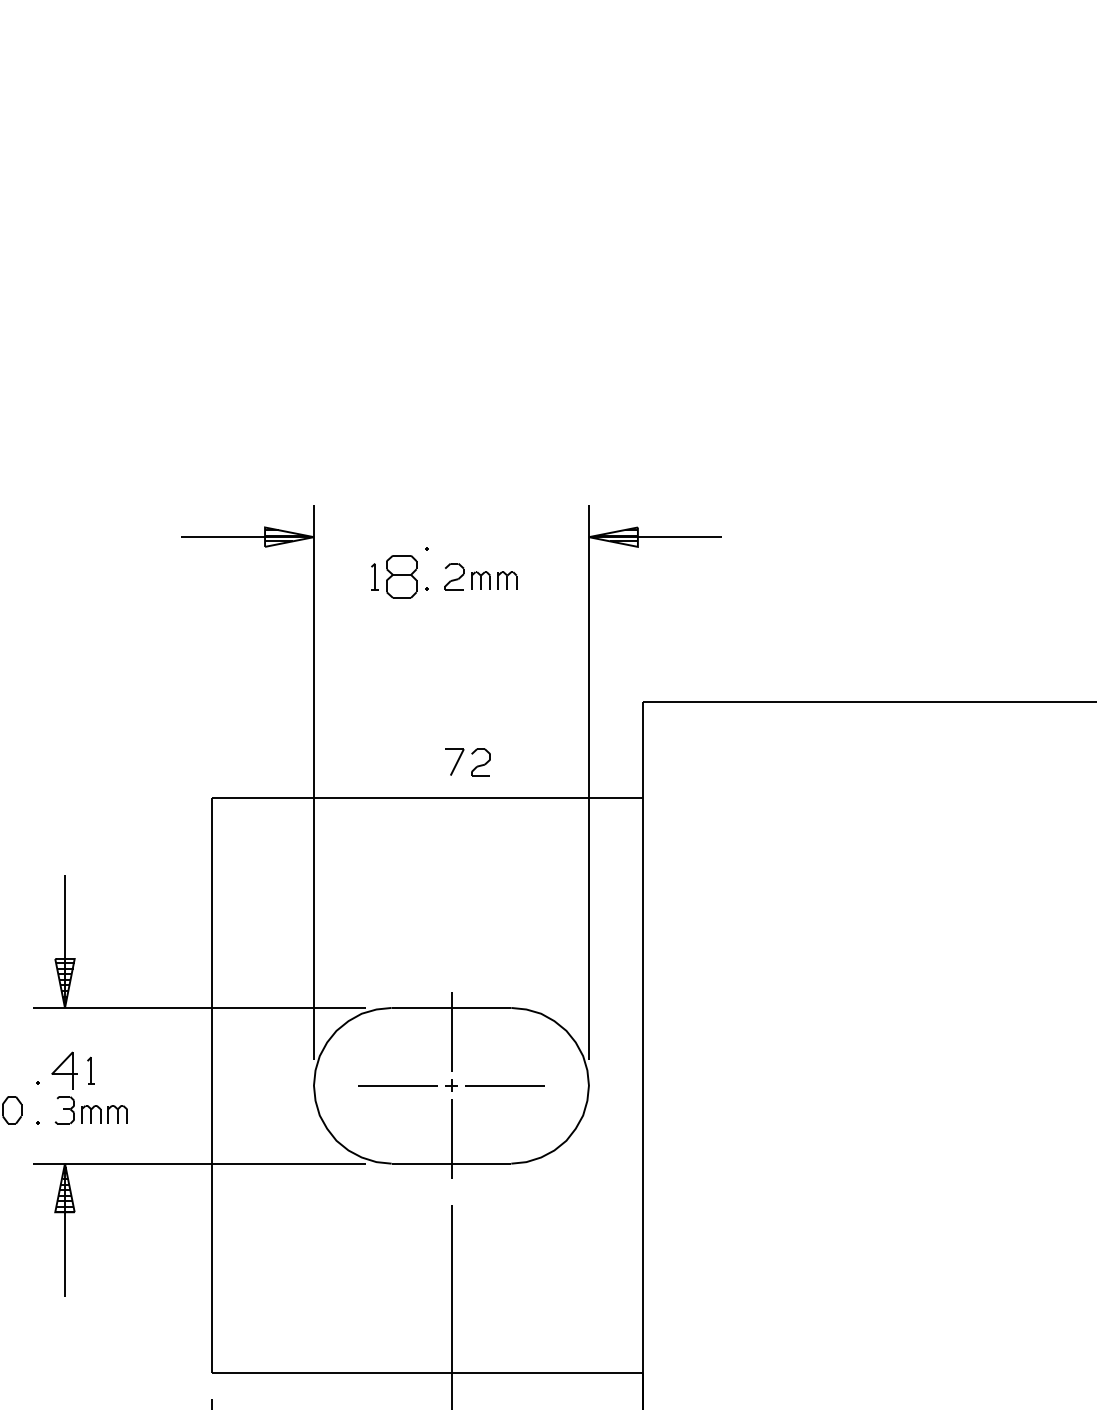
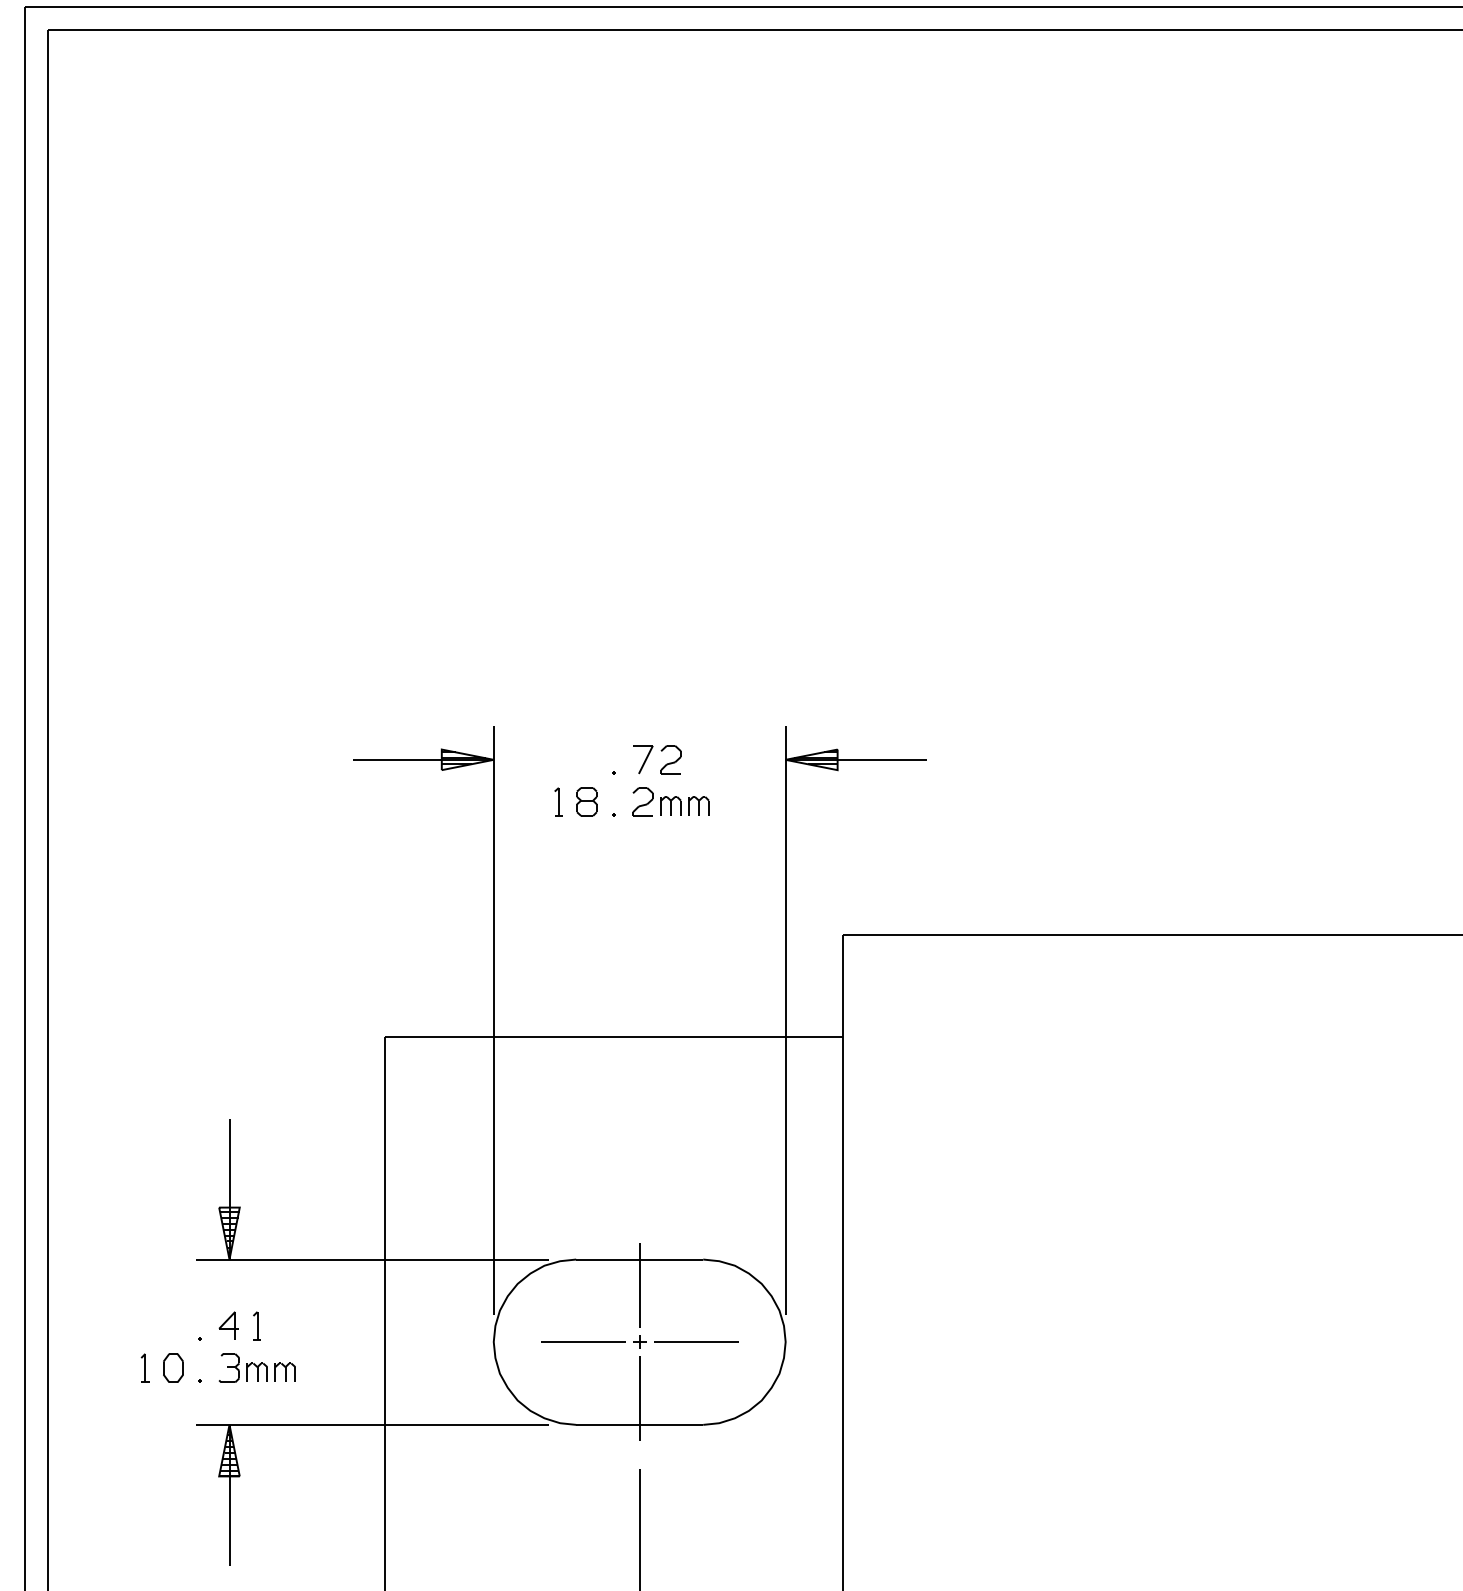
part: (401, 576) -> (586, 801), size x0.62
part: (471, 754) -> (661, 751), moved
part: (64, 1070) -> (228, 1325), size x0.71

